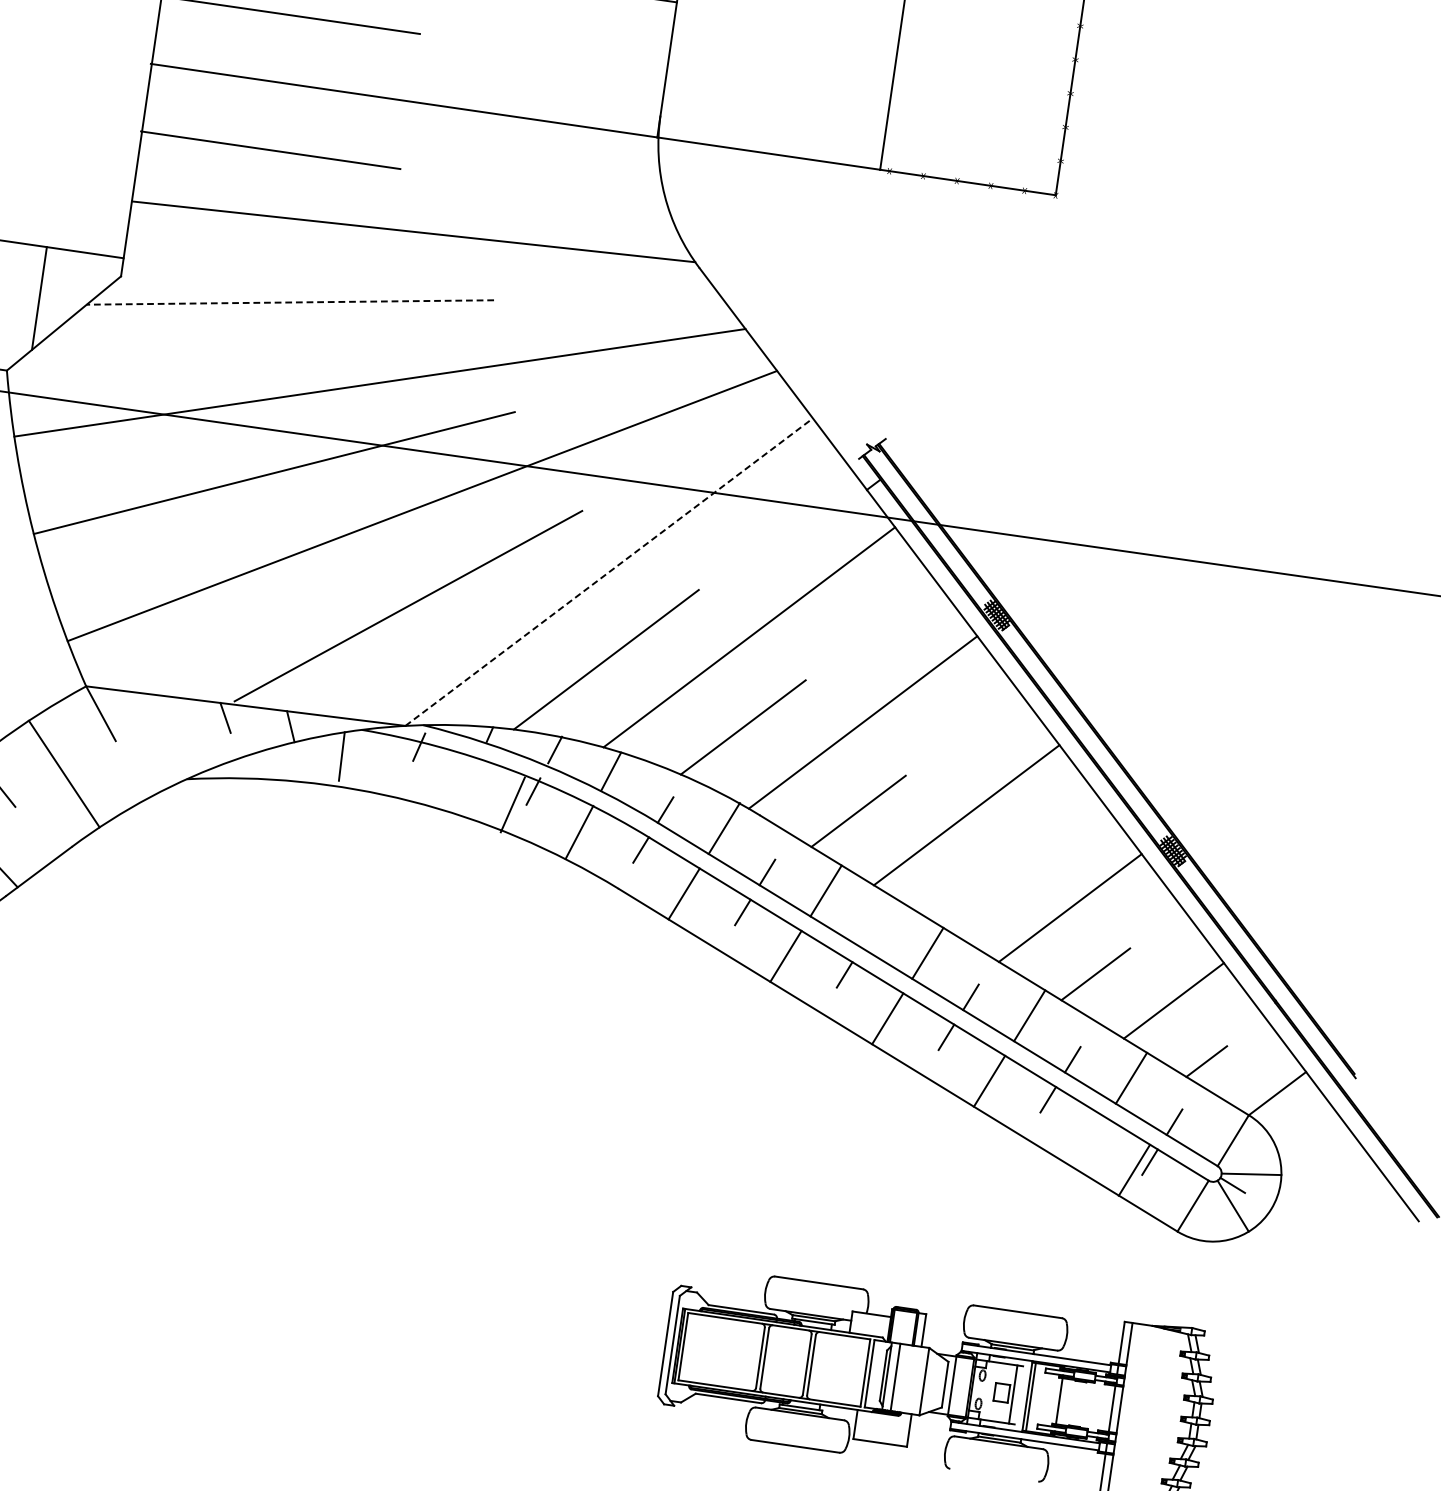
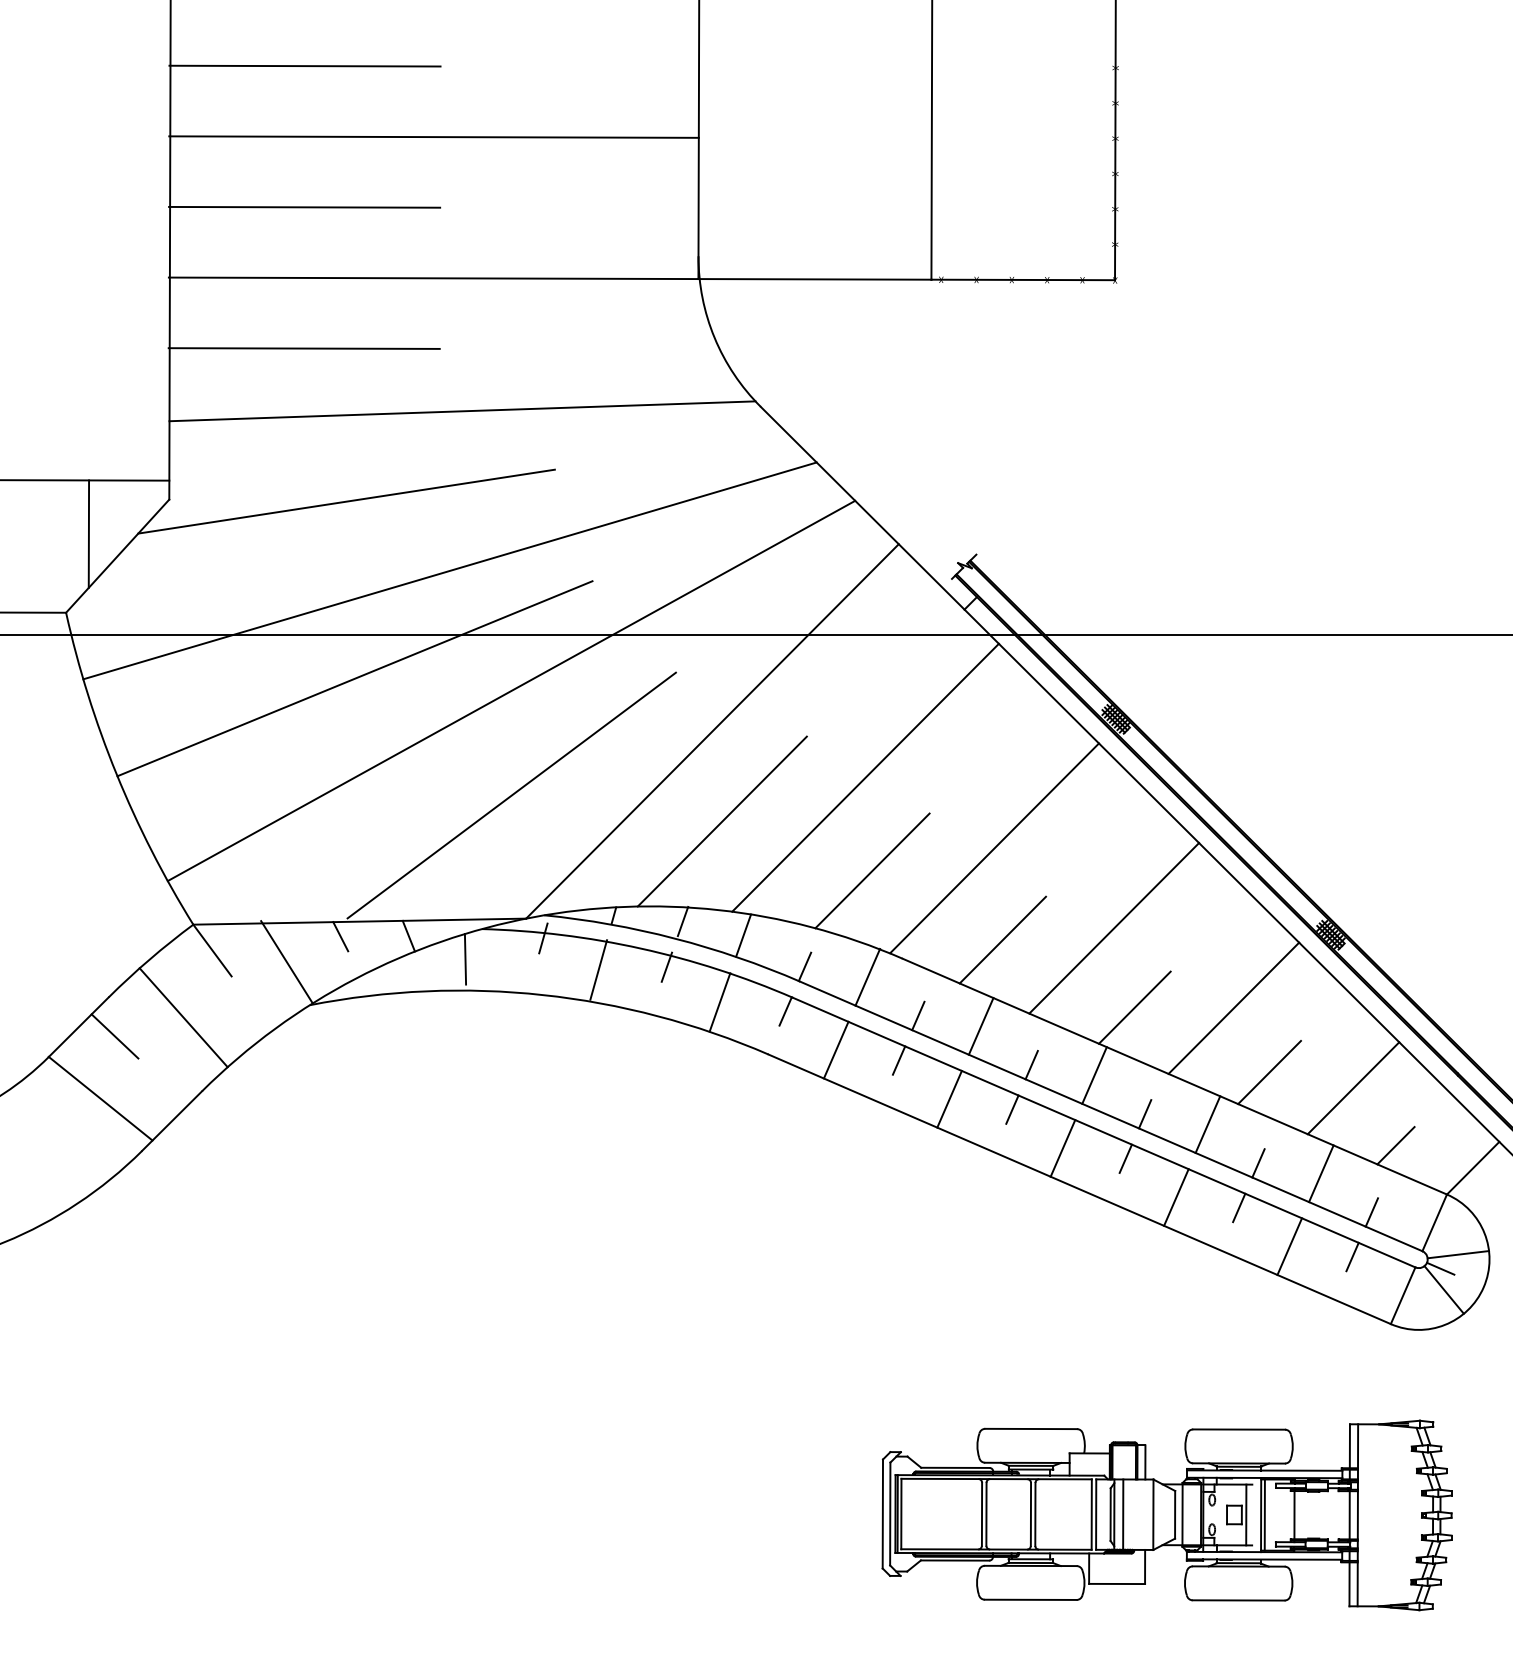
line: (290, 302) -> (346, 501), dashed -> solid
line: (609, 572) -> (712, 731), dashed -> solid
line: (170, 735) -> (286, 962), added
line: (512, 804) -> (598, 969), moved
line: (975, 893) -> (1134, 1007), added
line: (869, 934) -> (1031, 1064), added
line: (1134, 1170) -> (1289, 1246), moved
line: (994, 1475) -> (1238, 1600), added

